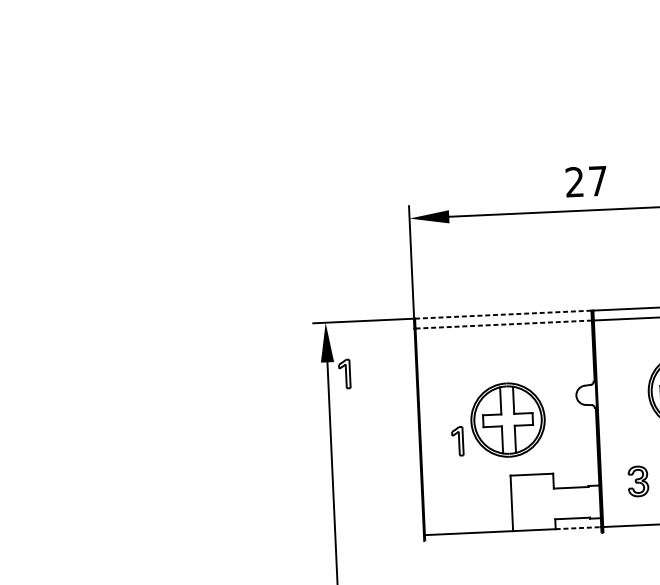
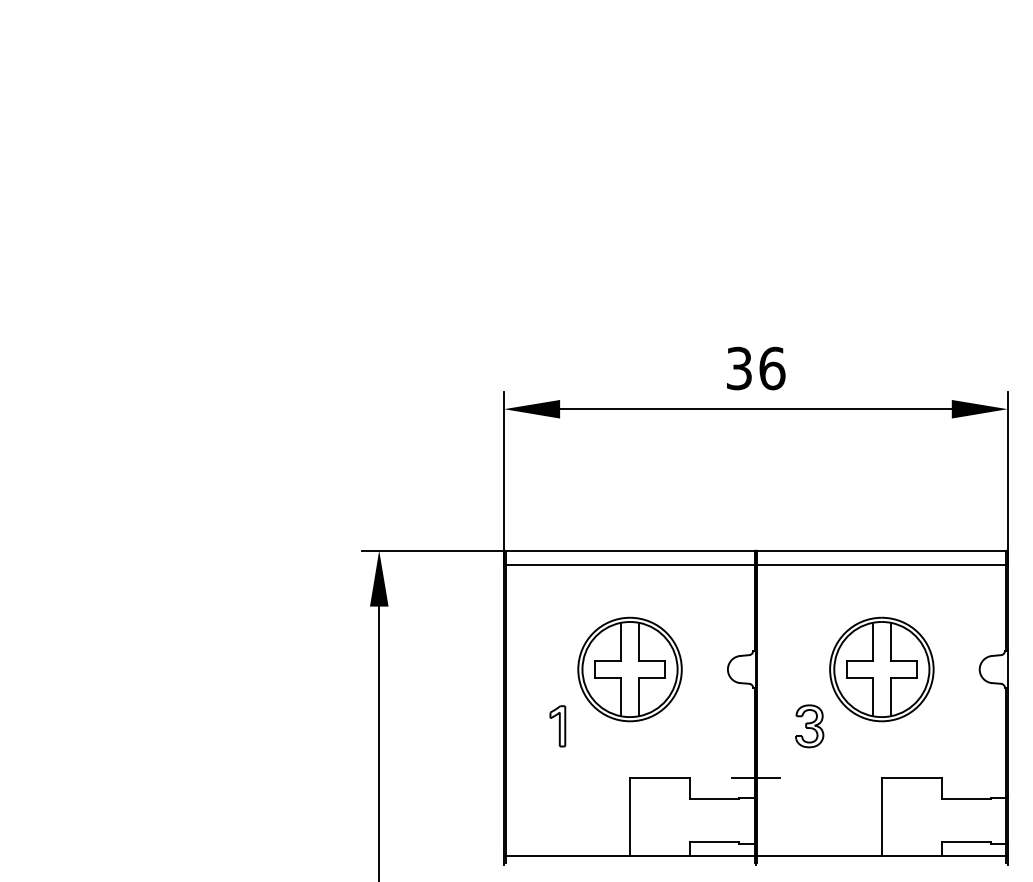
text: (586, 181) -> (755, 368), 27 -> 36
line: (503, 314) -> (630, 550), dashed -> solid
line: (504, 324) -> (630, 564), dashed -> solid
part: (344, 374) -> (402, 624), removed
part: (507, 420) -> (629, 669), moved
line: (599, 471) -> (755, 777), added
part: (638, 481) -> (809, 726), moved
line: (578, 528) -> (722, 856), dashed -> solid

